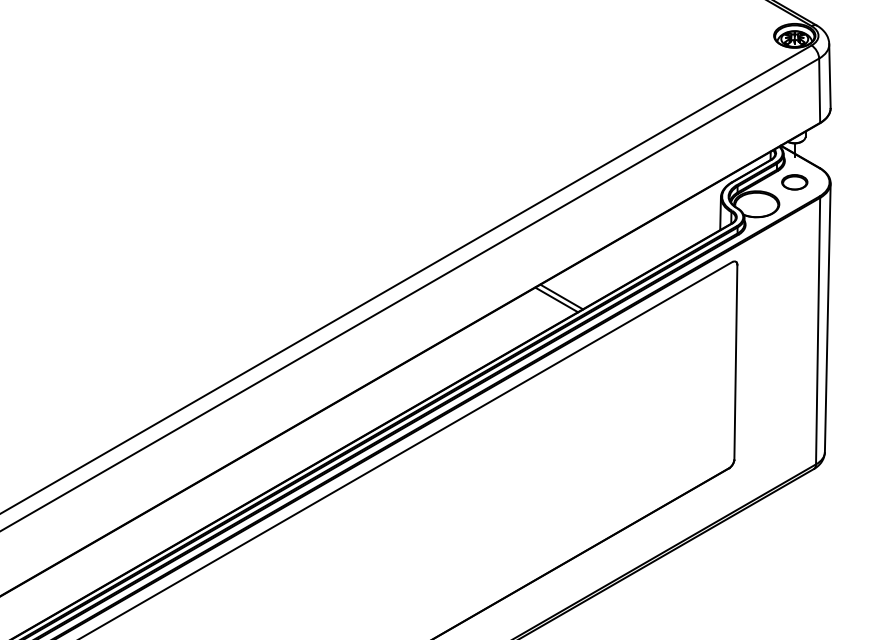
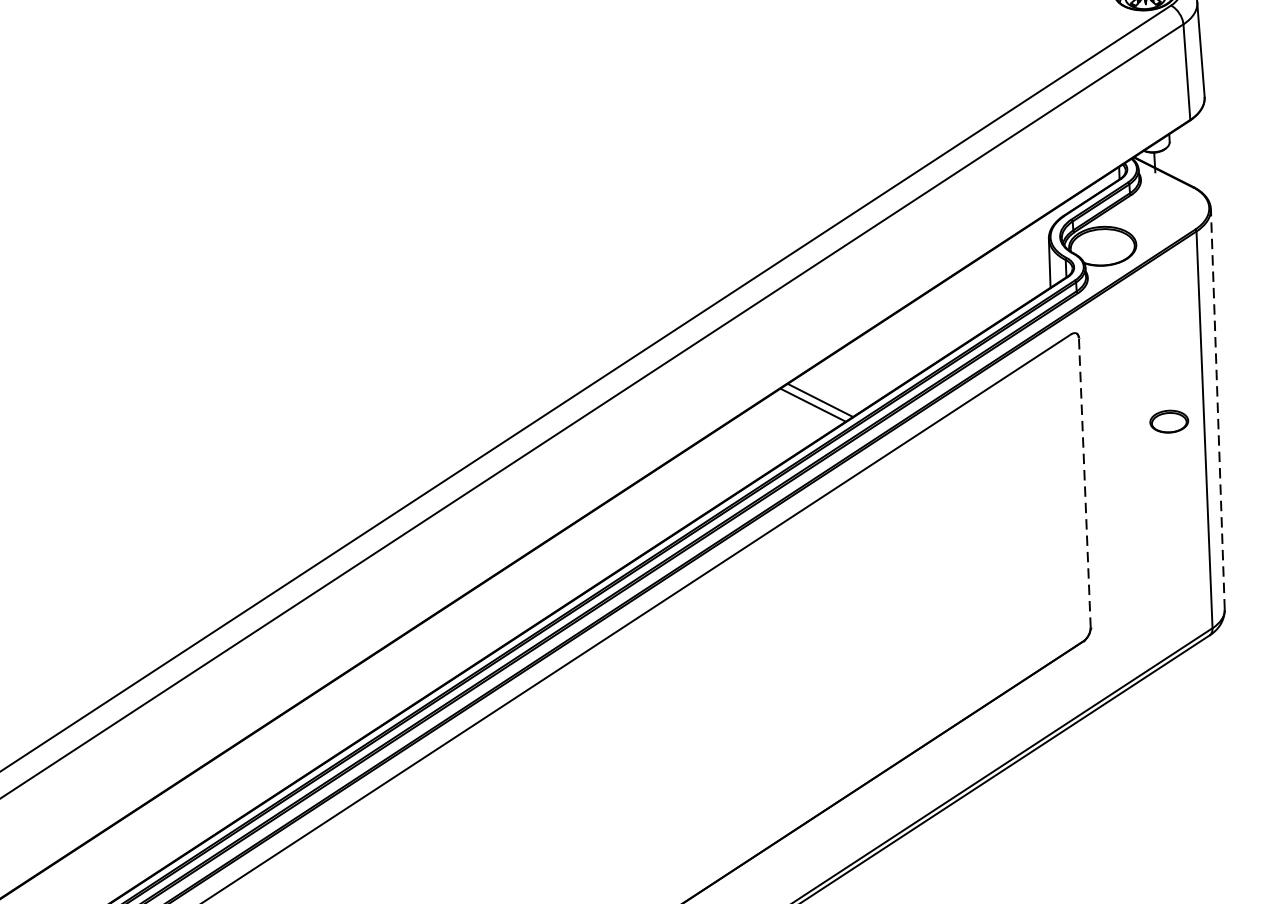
part: (794, 182) -> (1168, 421), moved
line: (827, 317) -> (1217, 408), solid -> dashed
line: (735, 361) -> (1084, 481), solid -> dashed

